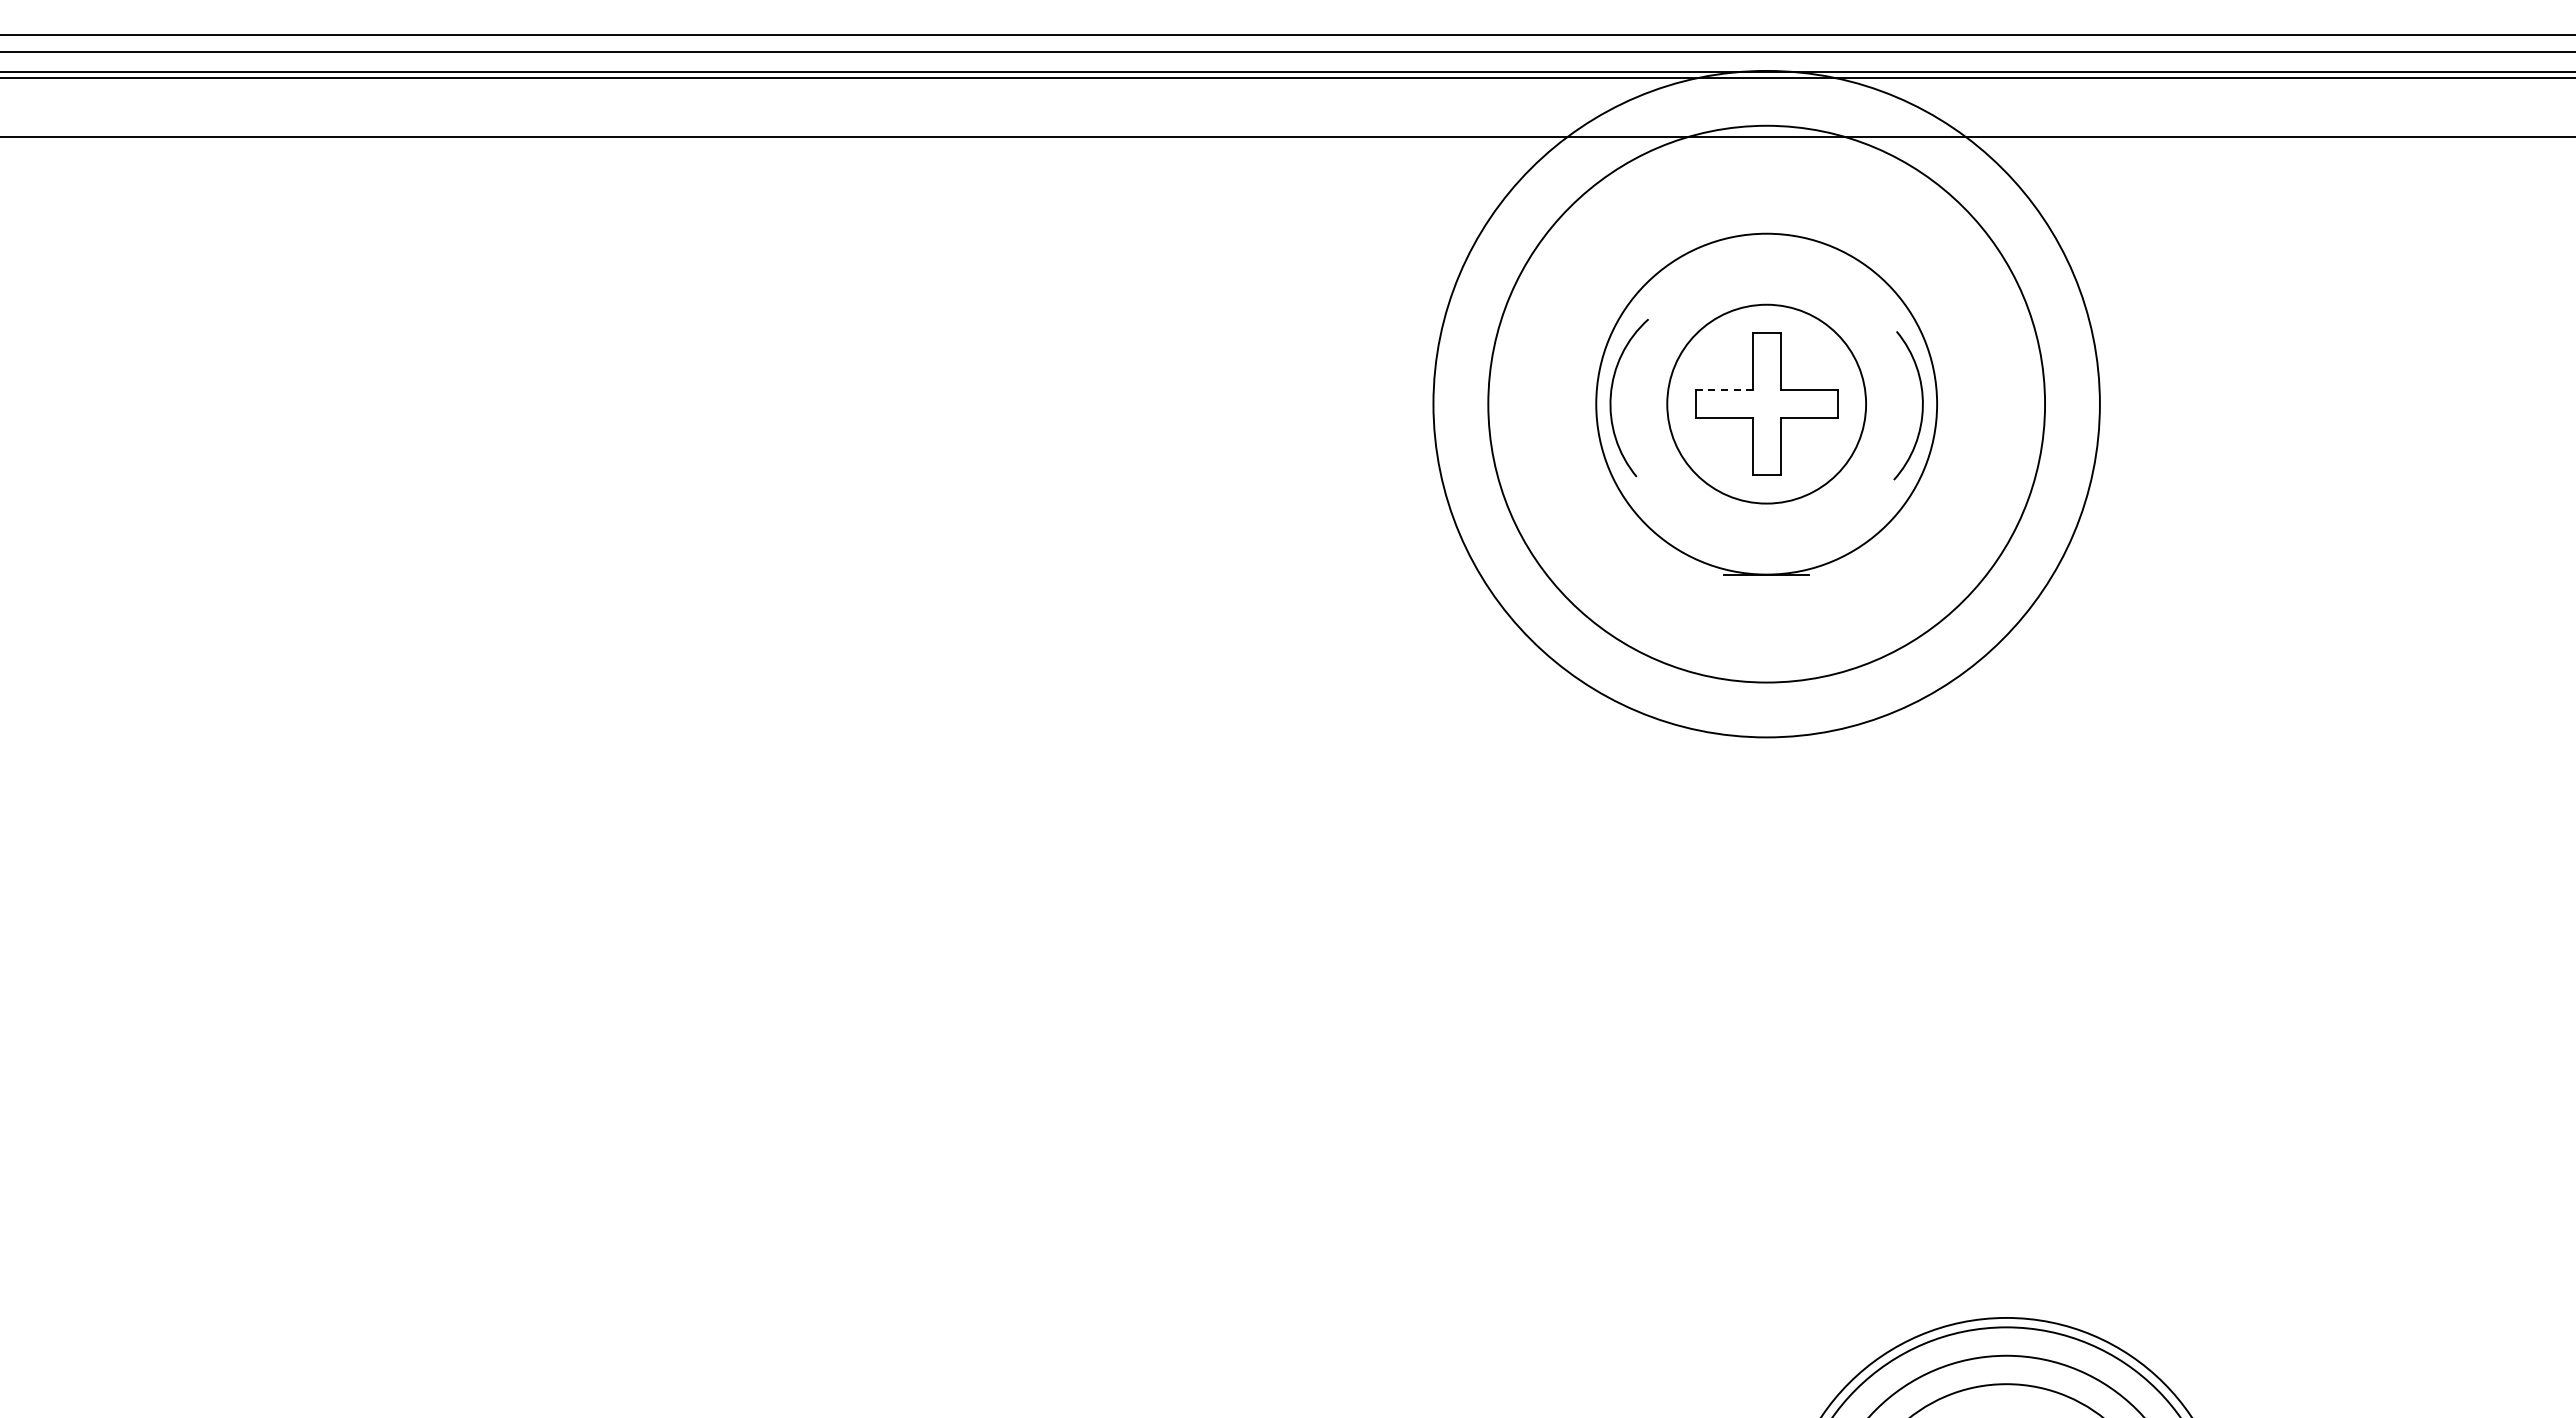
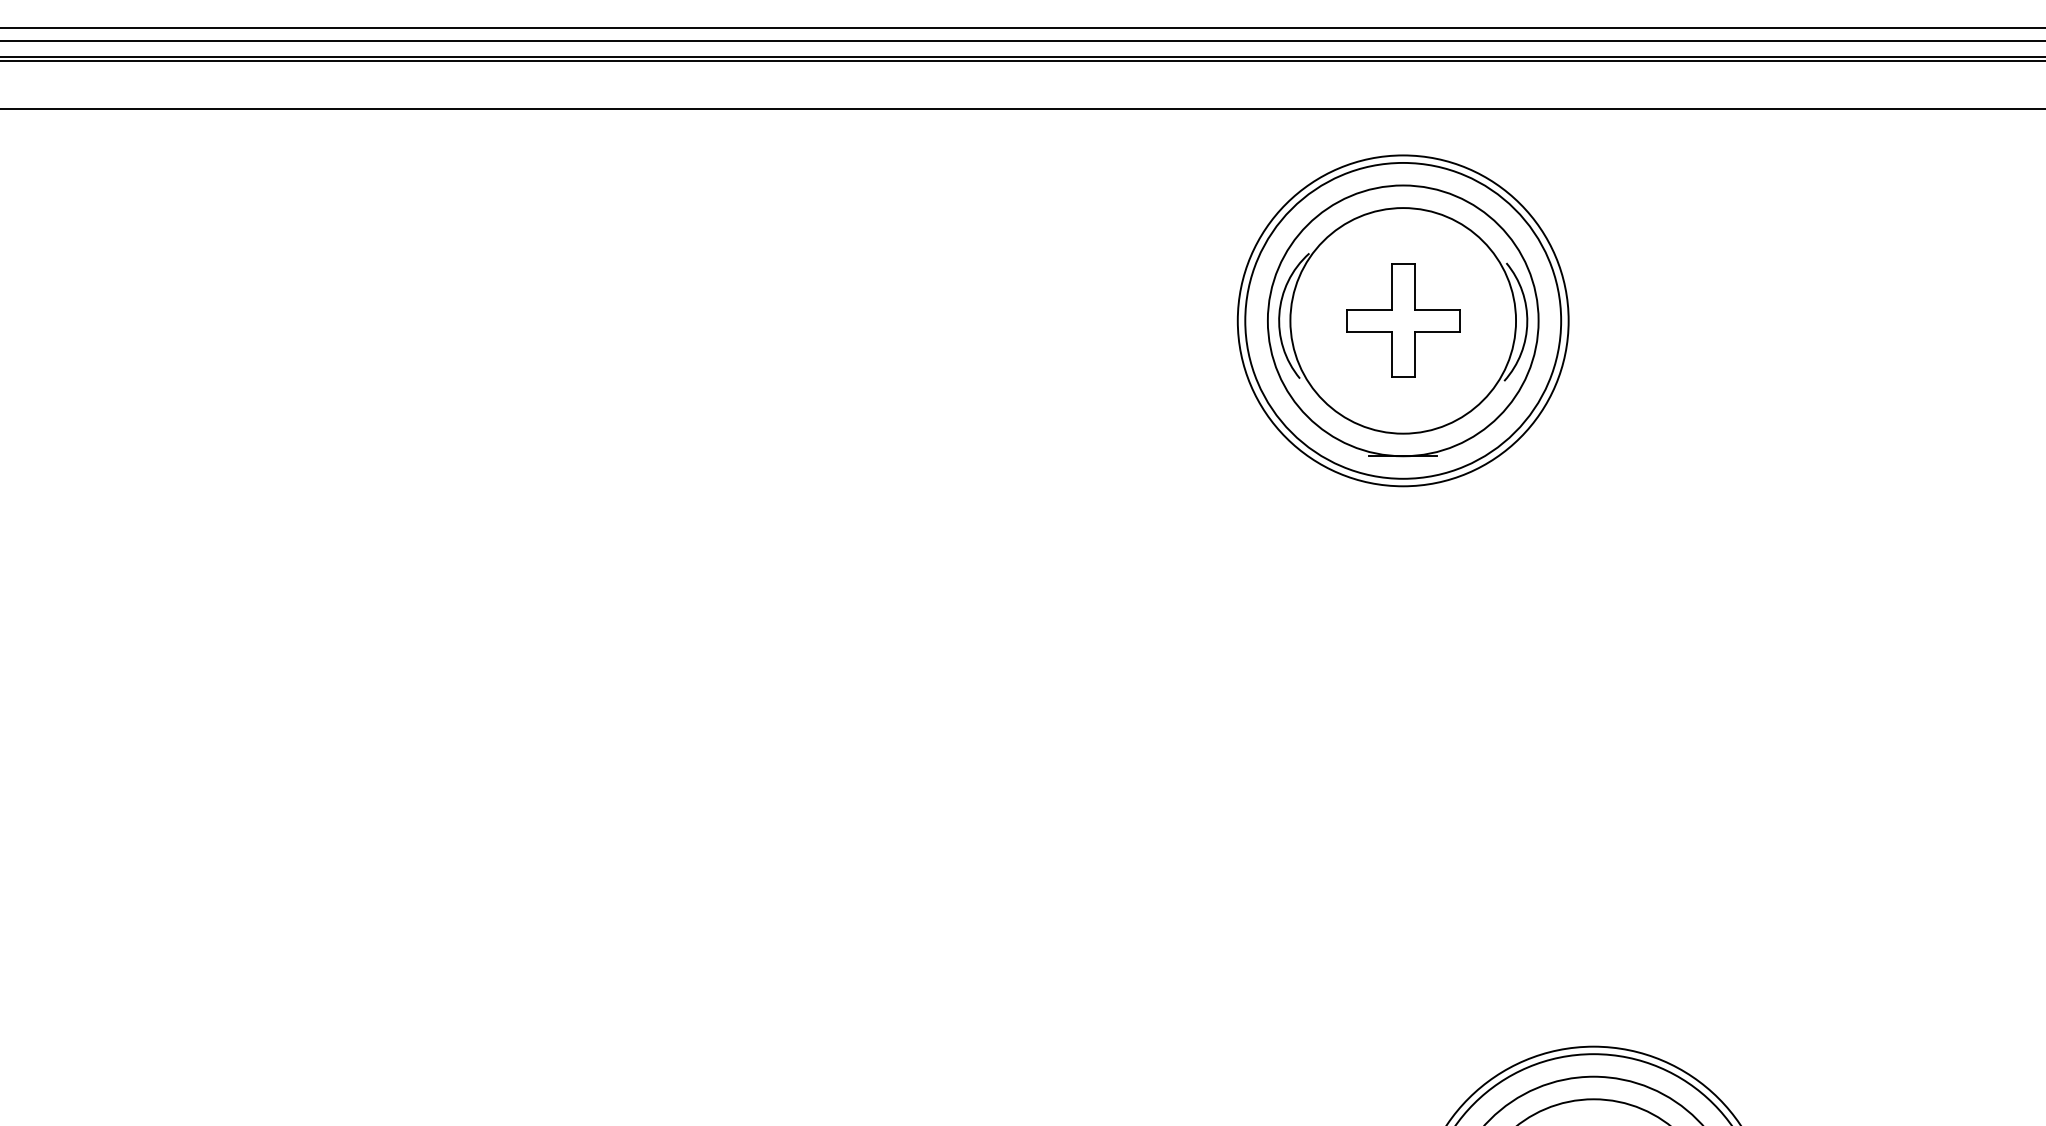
line: (1724, 389) -> (1369, 309), dashed -> solid
circle: (1766, 403) -> (1403, 320), size x0.62
circle: (1766, 404) -> (1403, 321), size x0.71
circle: (1766, 404) -> (1403, 321), size x1.43

